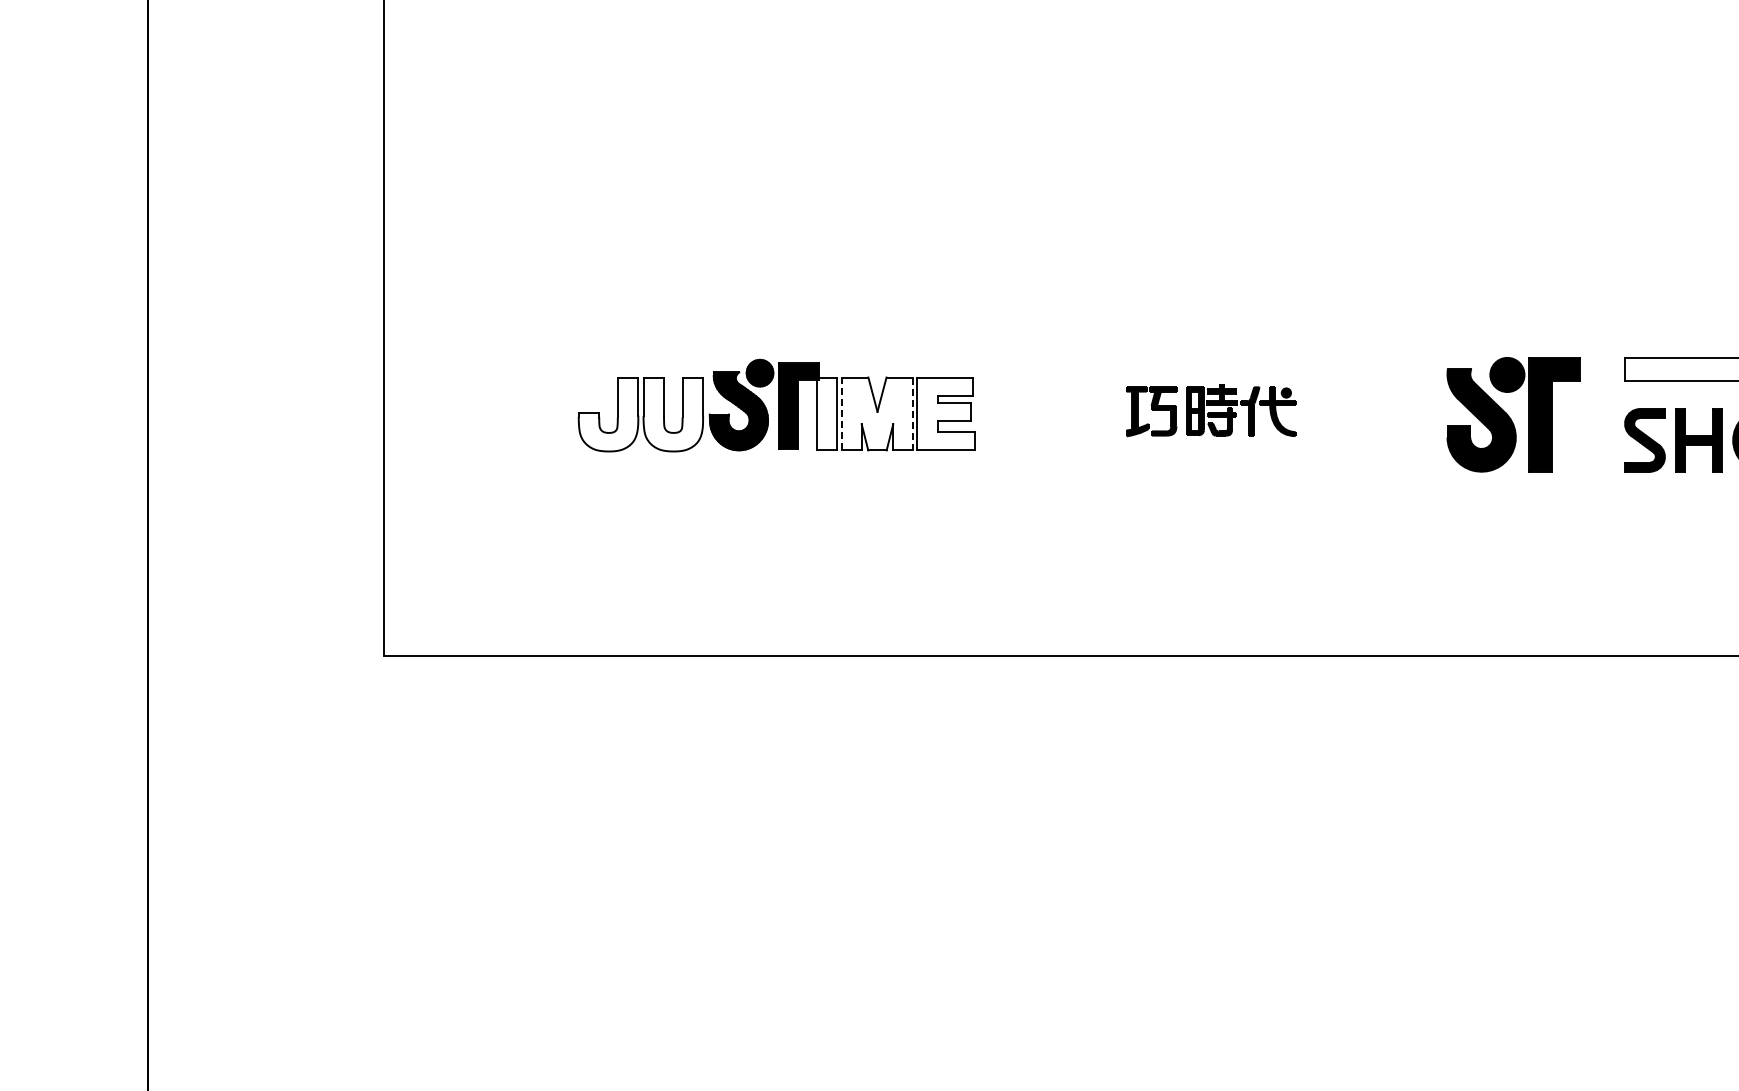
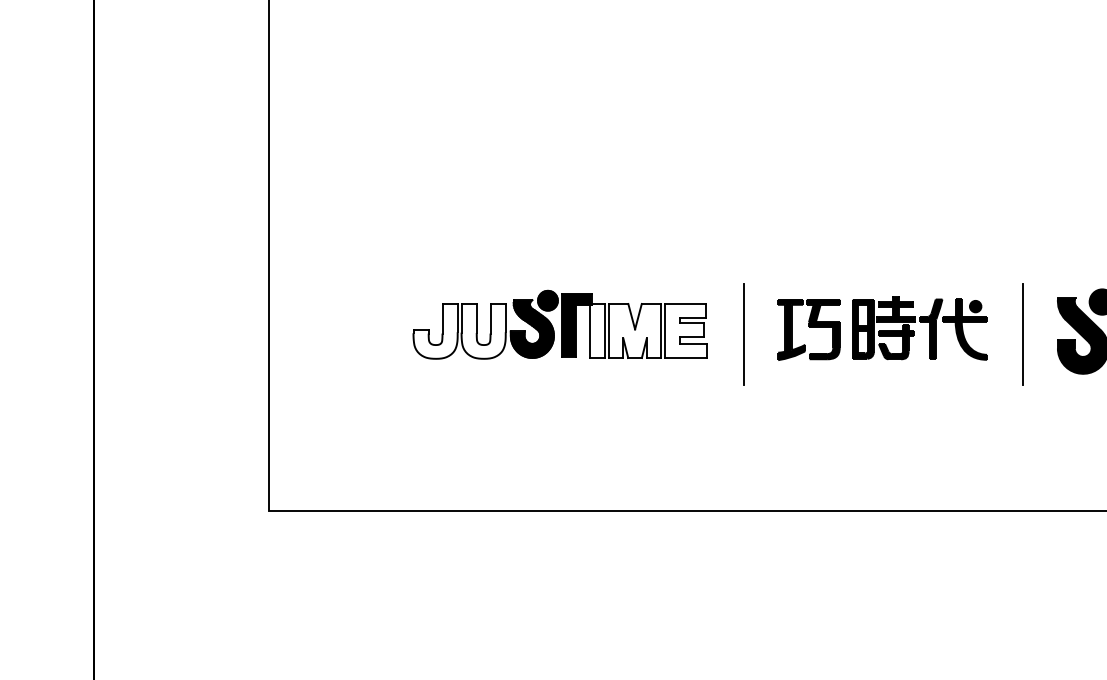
part: (1210, 410) -> (882, 328), size x1.67
line: (842, 413) -> (609, 330), dashed -> solid
line: (912, 414) -> (661, 331), dashed -> solid
line: (1024, 418) -> (744, 334), added
line: (1399, 418) -> (1022, 334), added

